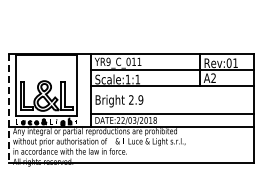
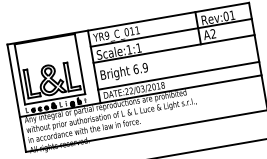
text: (131, 99) -> (136, 68), 2.9 -> 6.9
line: (8, 108) -> (16, 98), dashed -> solid

